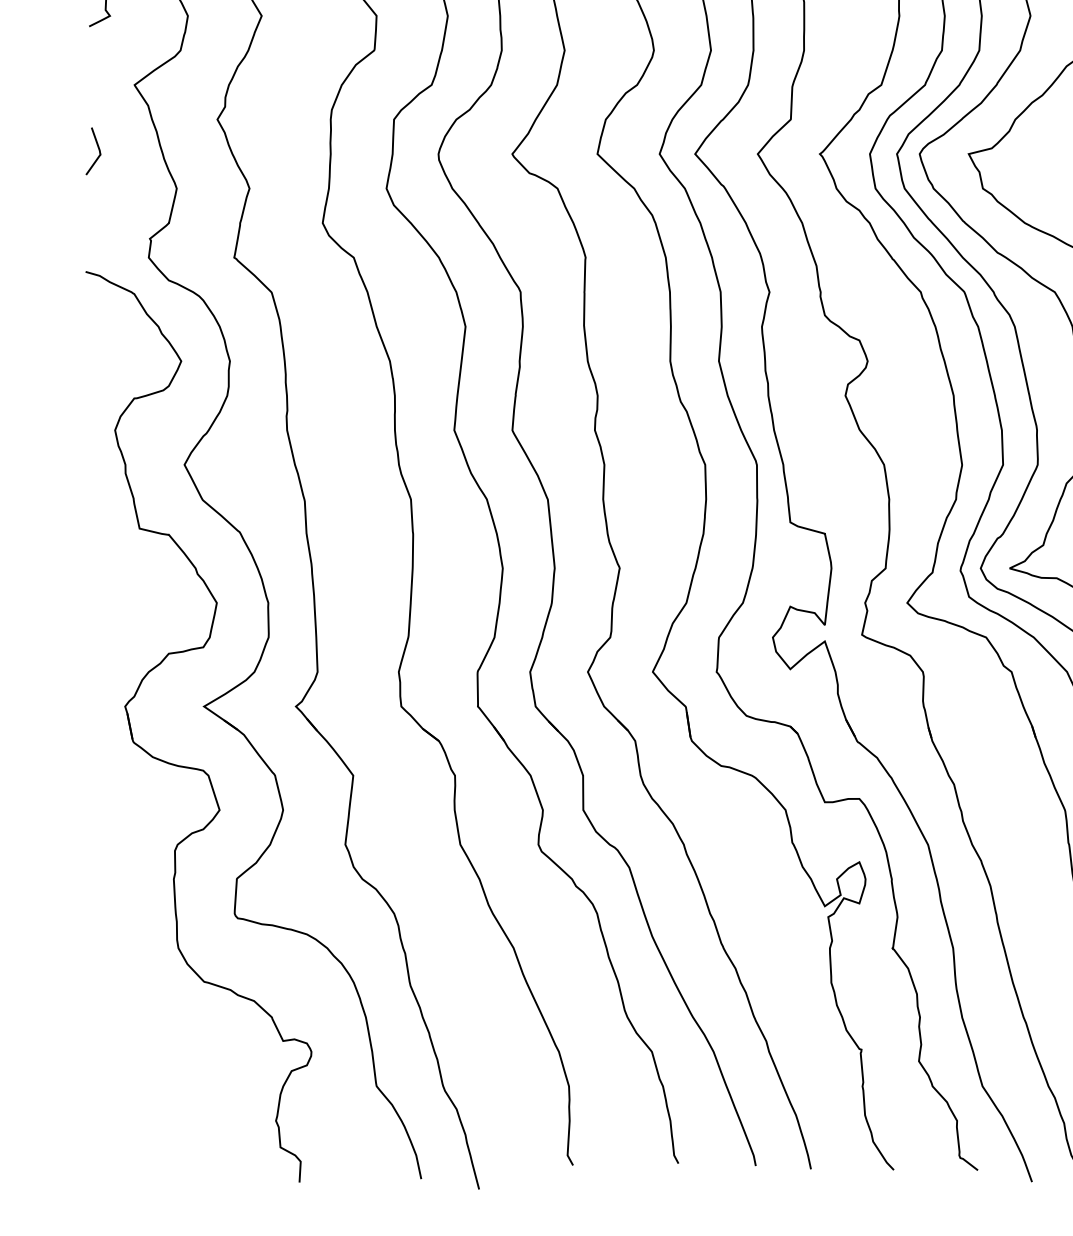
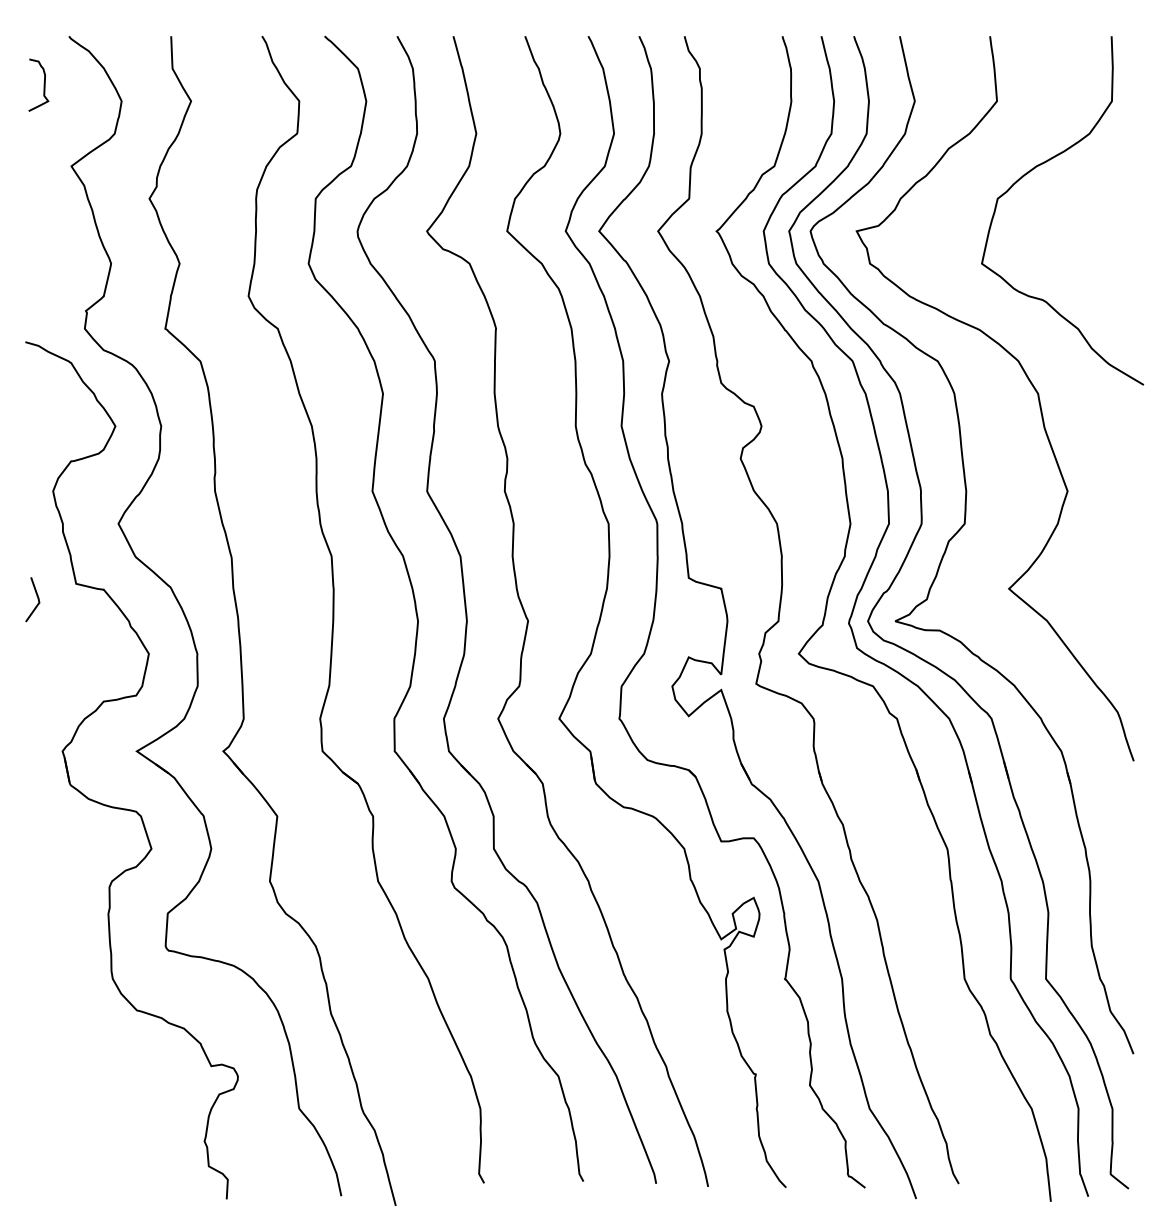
curve: (97, 147) -> (36, 596), moved

